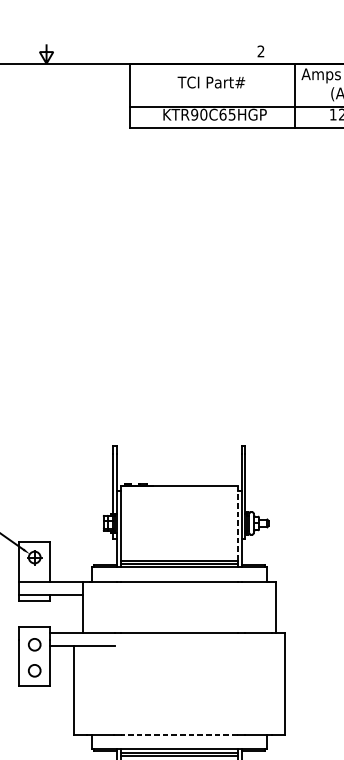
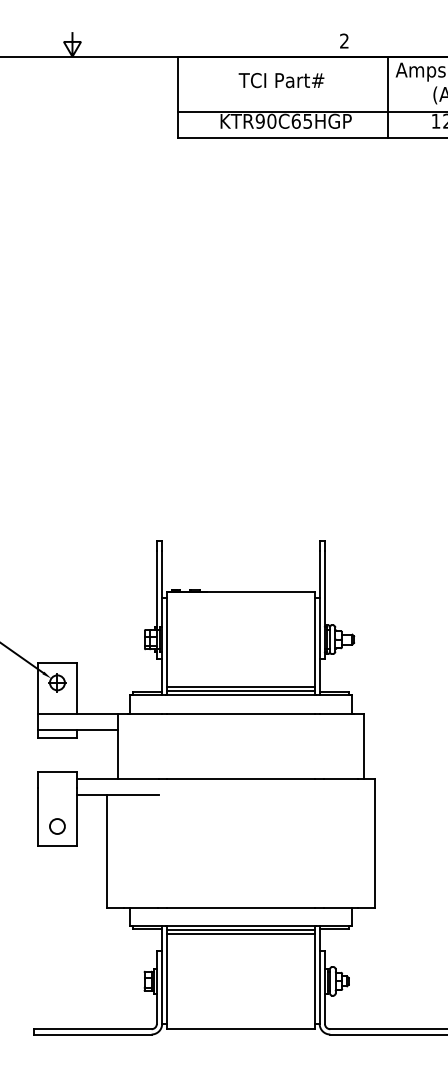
line: (237, 523) -> (314, 639), dashed -> solid
circle: (34, 644) -> (57, 793), removed
line: (179, 734) -> (240, 907), dashed -> solid

